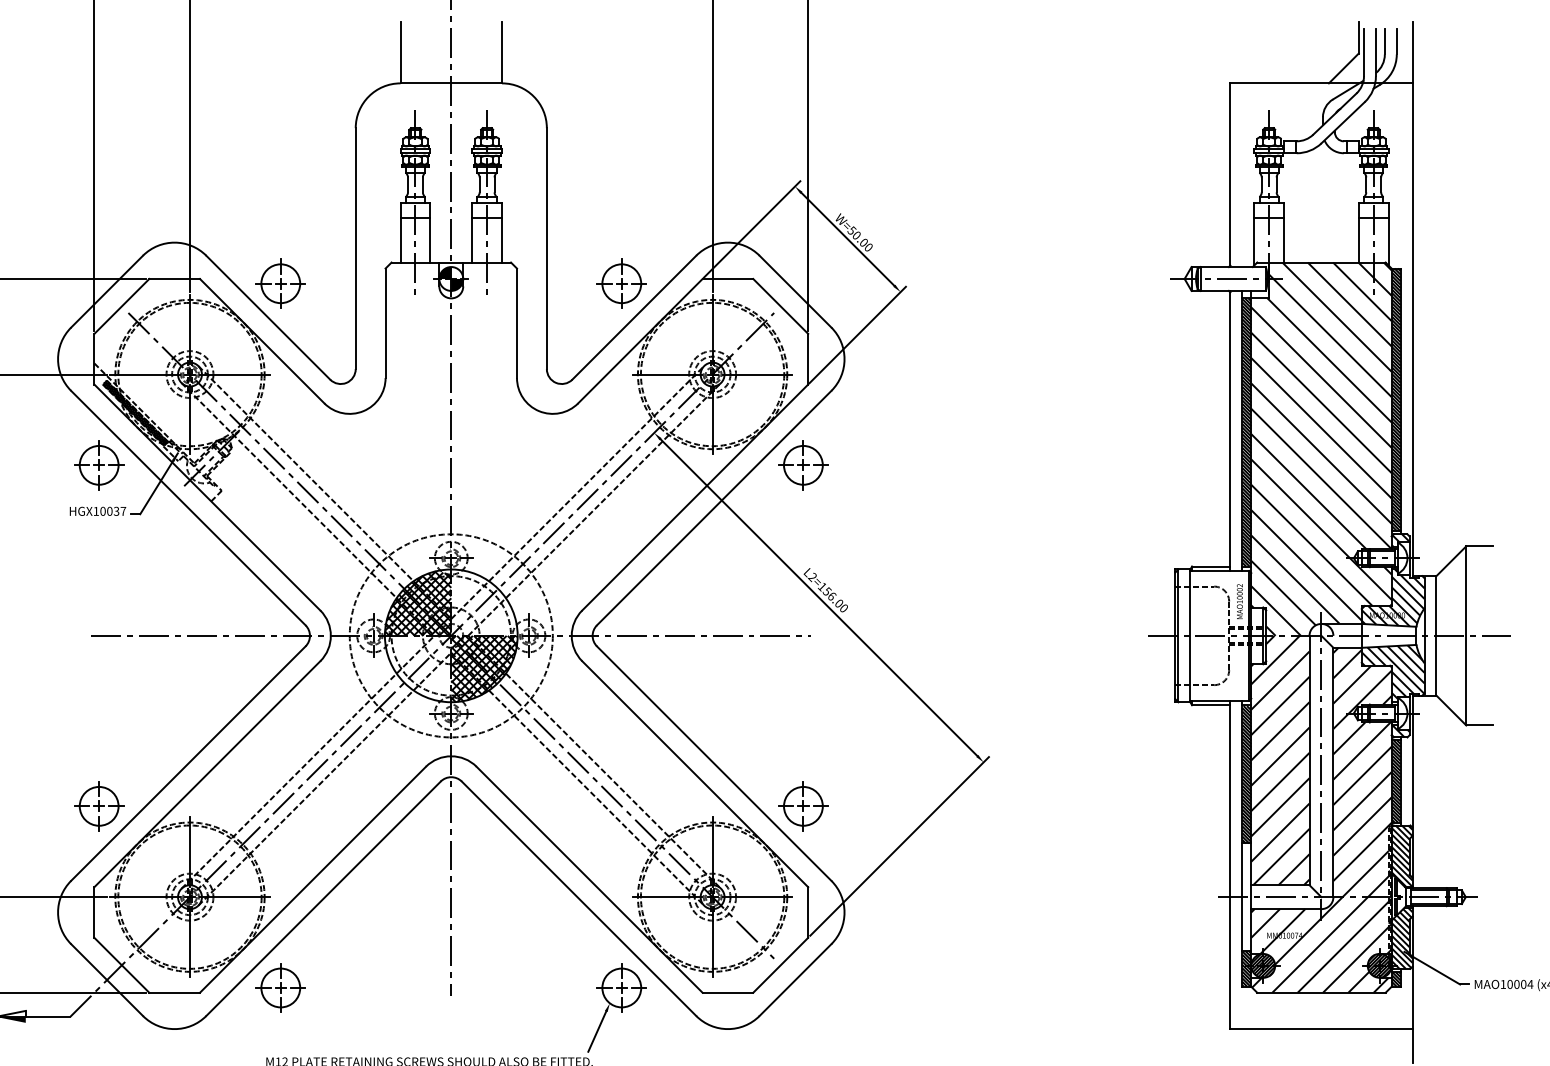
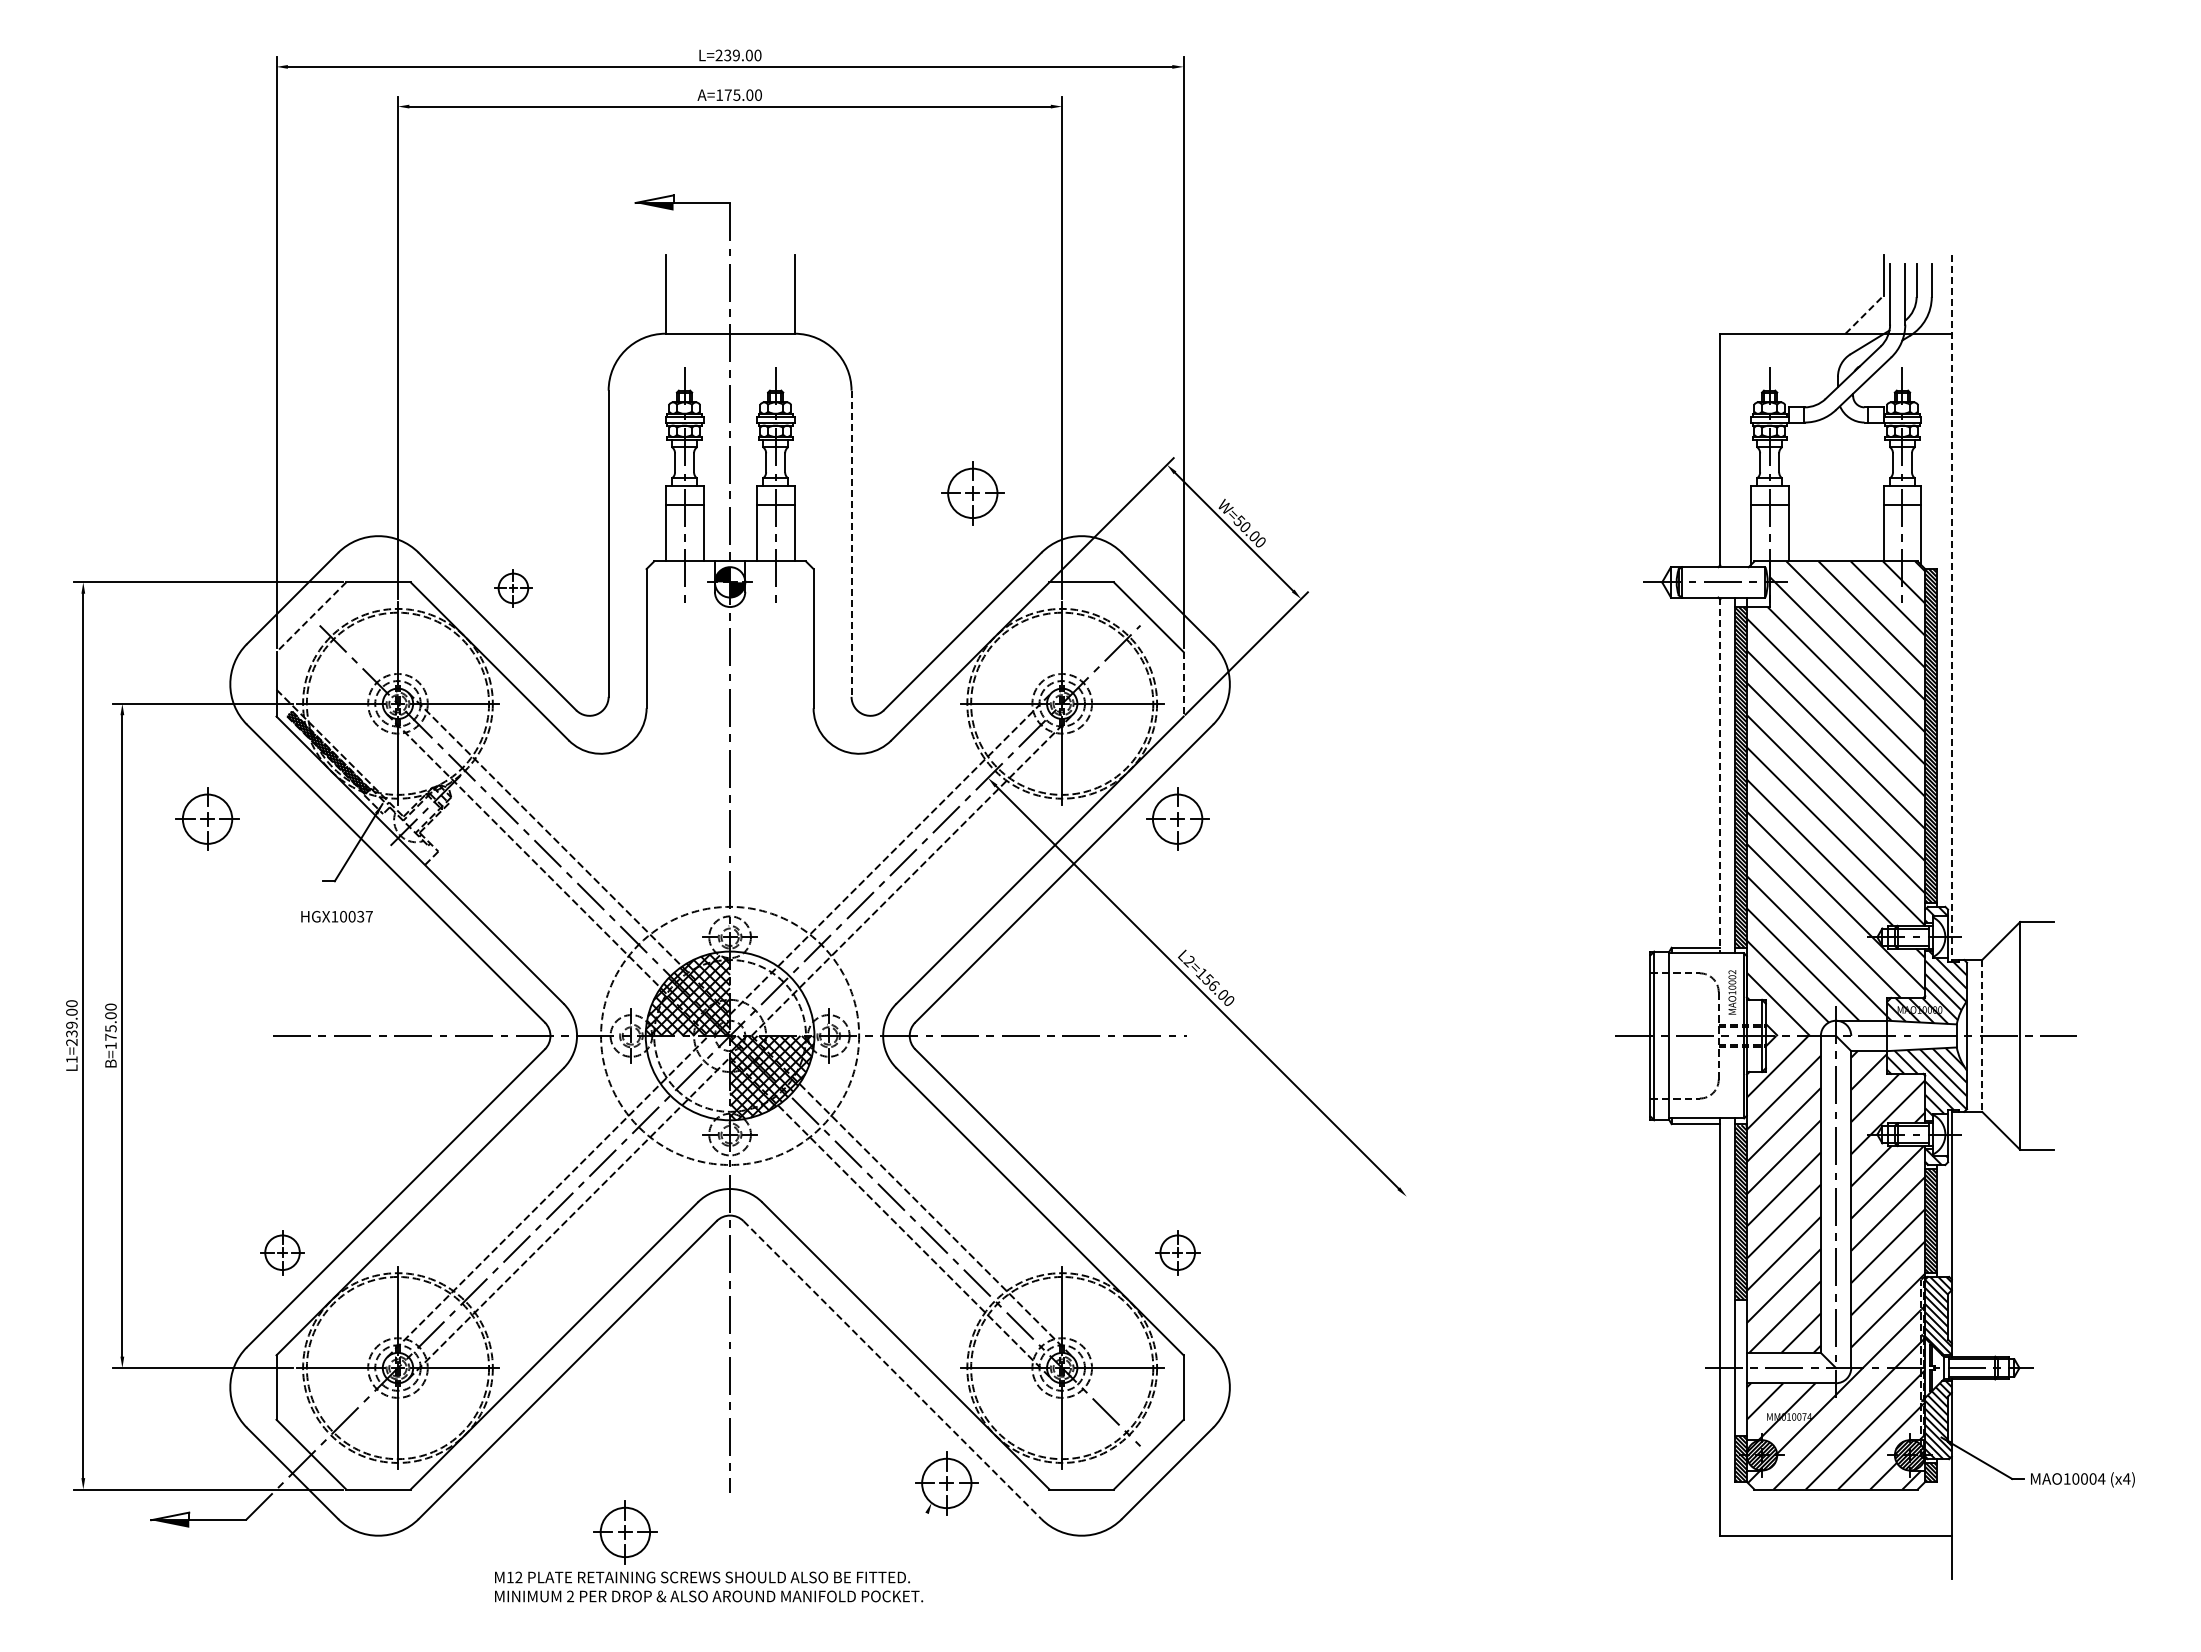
line: (1343, 68) -> (1864, 314), solid -> dashed
line: (546, 249) -> (851, 544), solid -> dashed
part: (280, 283) -> (513, 588), size x0.6
part: (621, 283) -> (972, 493), moved
line: (1412, 300) -> (1951, 609), solid -> dashed
line: (121, 306) -> (311, 617), solid -> dashed
line: (808, 359) -> (1183, 684), solid -> dashed
line: (1230, 430) -> (1720, 775), solid -> dashed
part: (99, 464) -> (207, 818), moved
text: (97, 511) -> (336, 916), moved
line: (1436, 635) -> (1982, 1035), solid -> dashed
part: (99, 806) -> (282, 1252), size x0.7
part: (803, 806) -> (1177, 1252), size x0.7
line: (899, 846) -> (1299, 1303), removed
line: (579, 899) -> (892, 1370), solid -> dashed
part: (280, 988) -> (625, 1532), moved
line: (597, 1031) -> (915, 1538), removed

